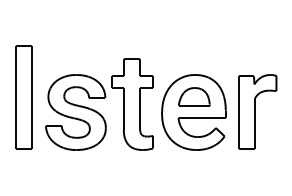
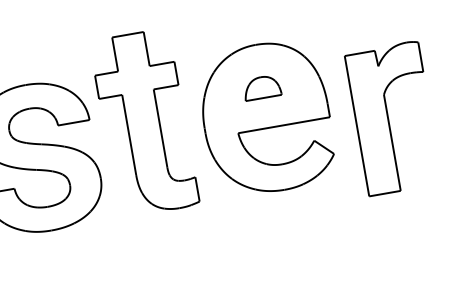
part: (194, 96) -> (262, 86), size x0.6
part: (257, 111) -> (393, 117), moved

